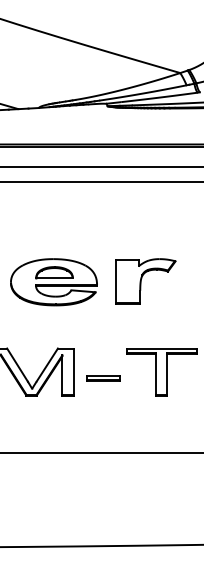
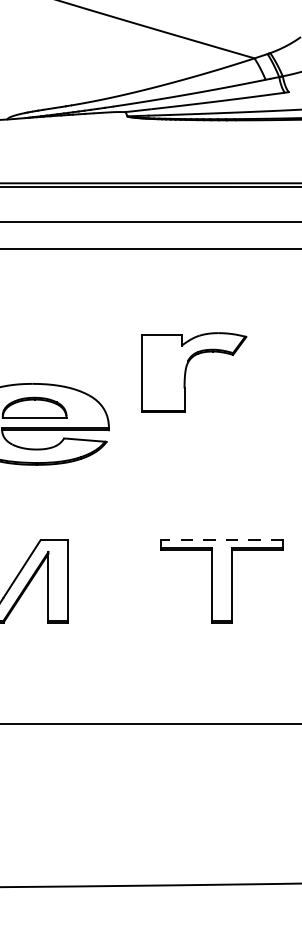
part: (145, 281) -> (193, 372), moved
line: (161, 348) -> (221, 540), solid -> dashed
part: (103, 378) -> (120, 592), removed

